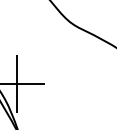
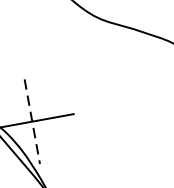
line: (16, 84) -> (32, 122), solid -> dashed

